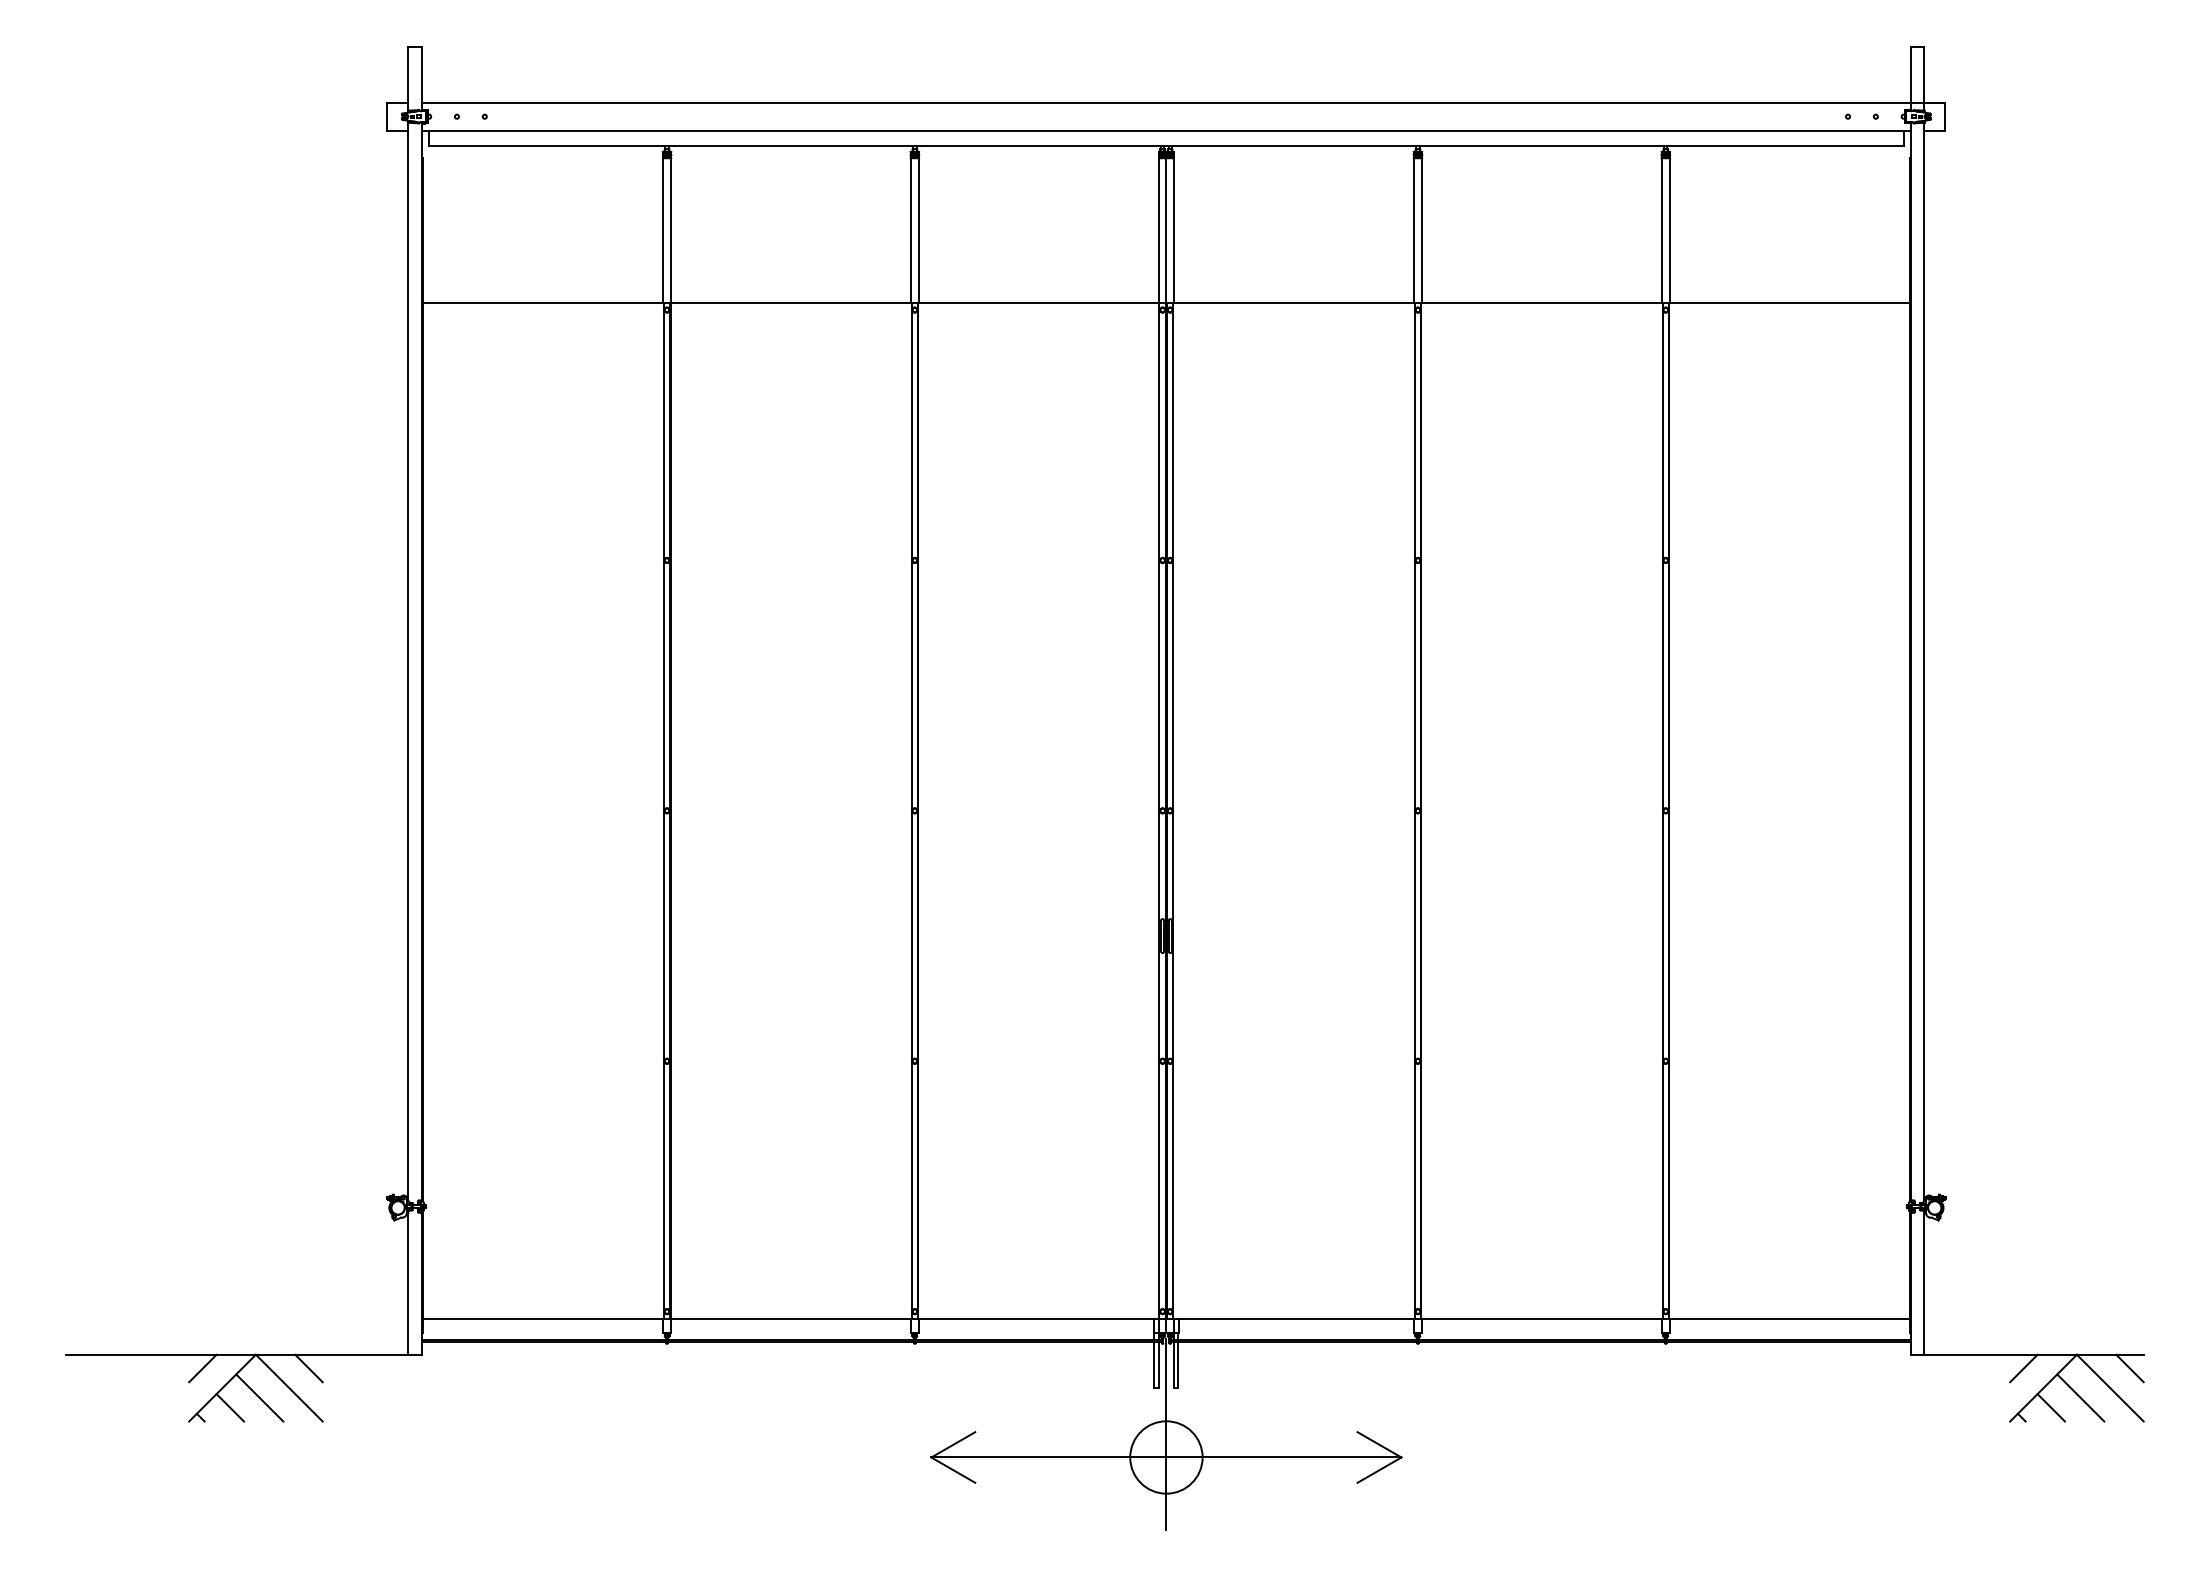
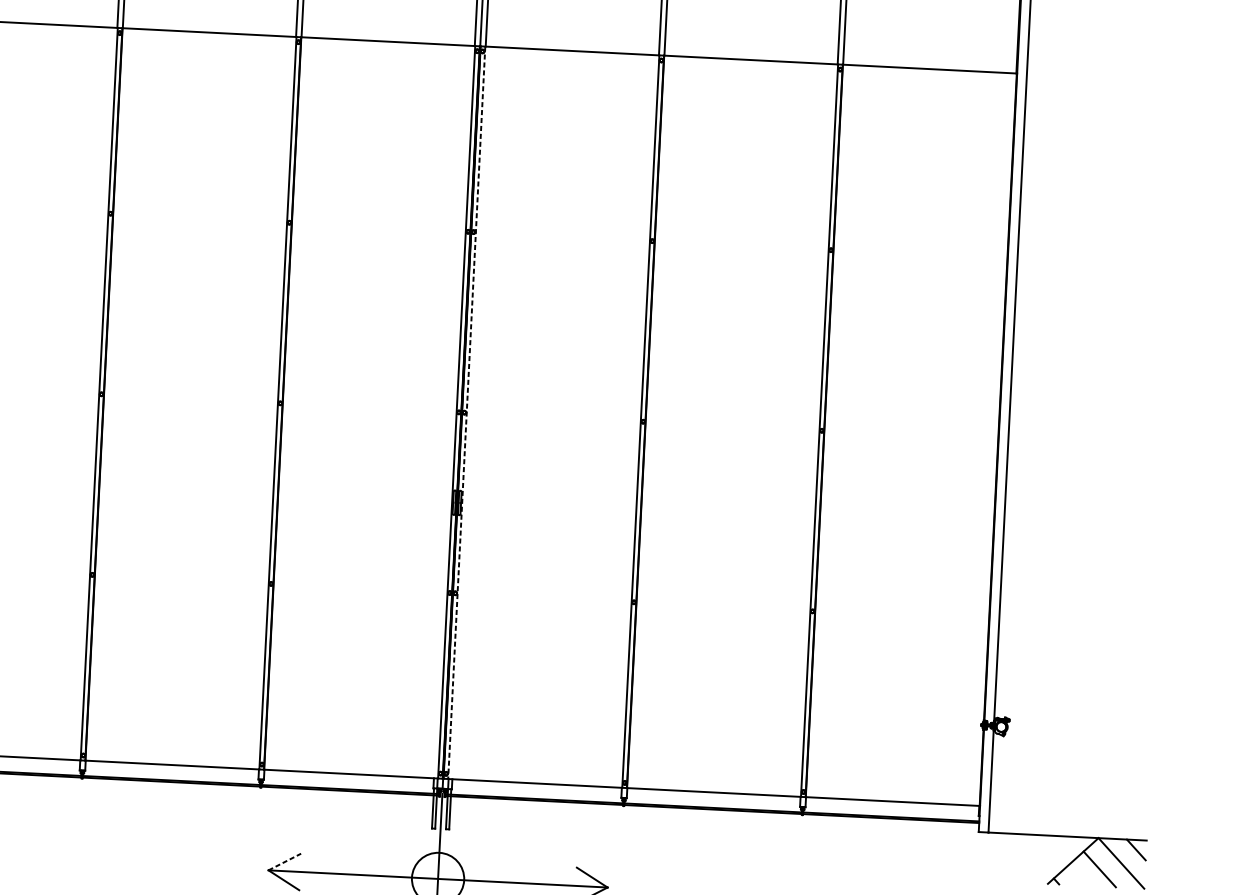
line: (1173, 810) -> (466, 412), solid -> dashed
line: (2023, 1368) -> (1059, 846), removed
line: (2051, 1407) -> (1078, 875), removed
line: (953, 1444) -> (284, 861), solid -> dashed

